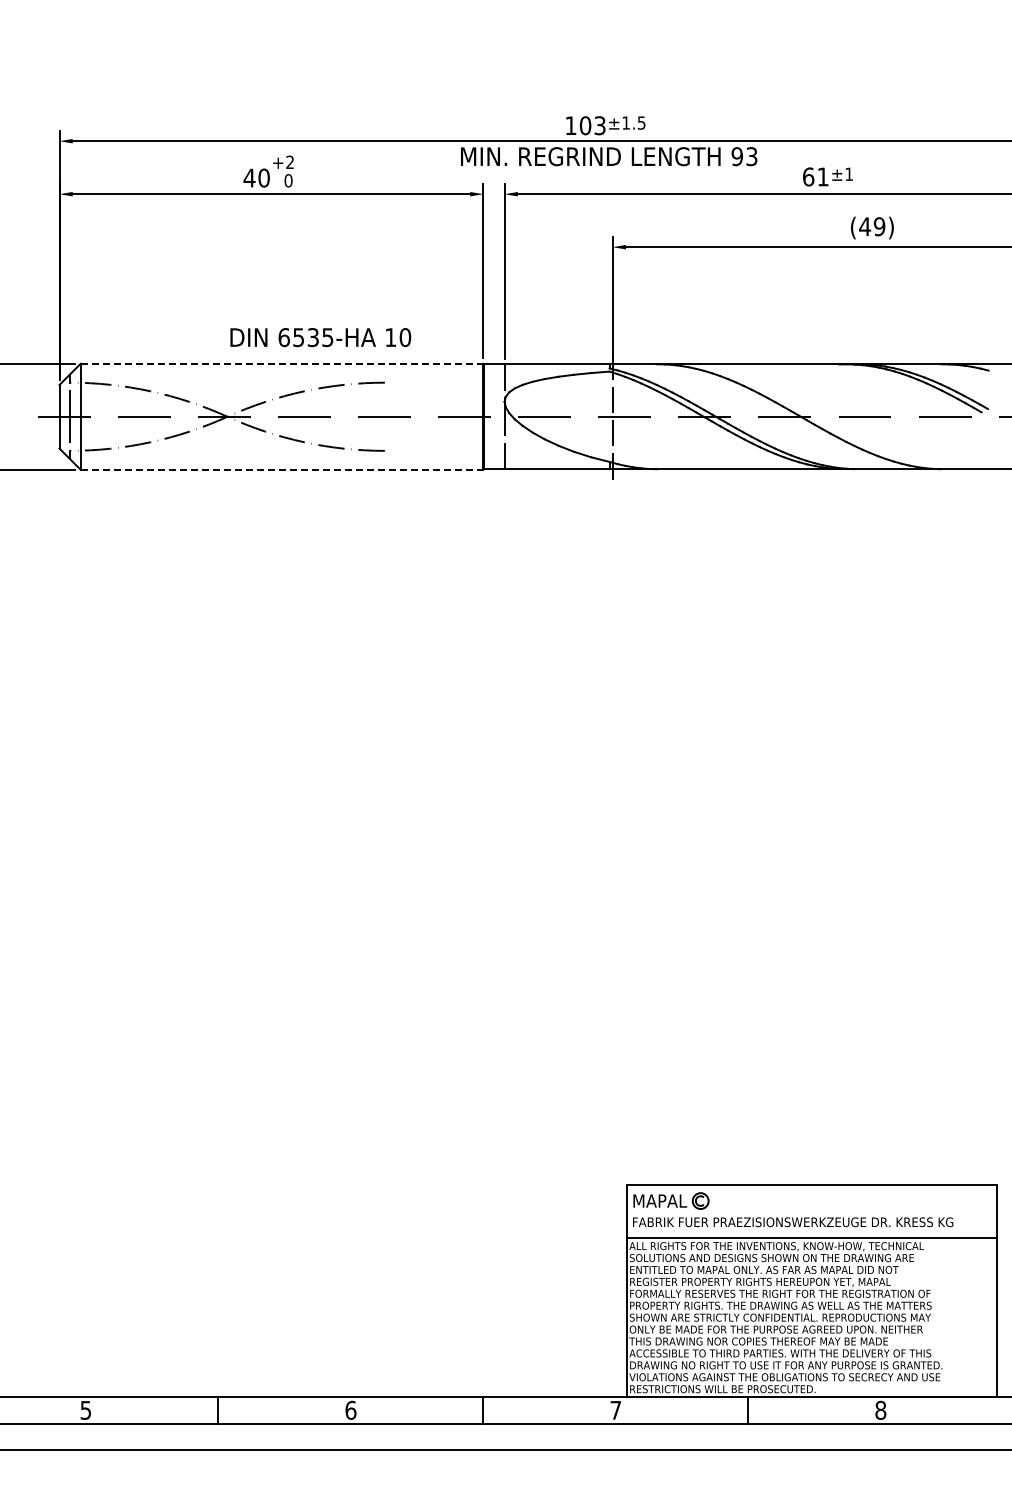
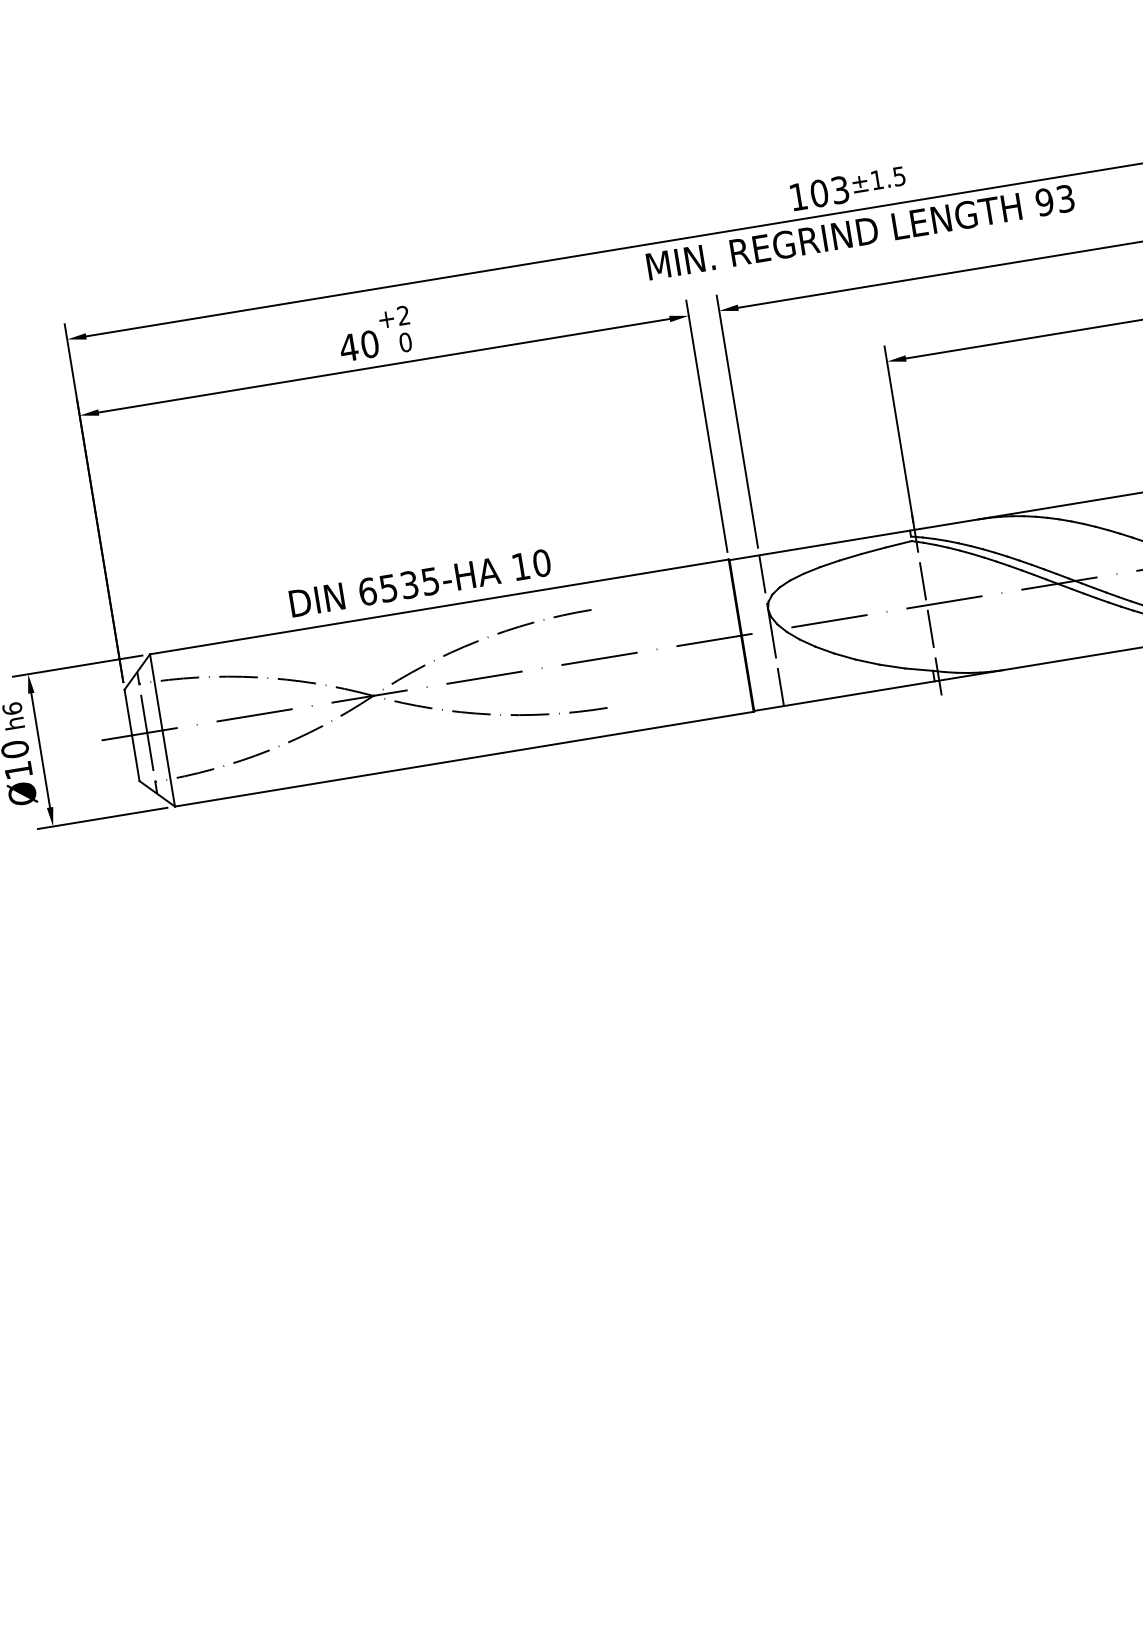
text: (320, 337) -> (419, 583), moved
line: (282, 363) -> (439, 606), dashed -> solid
line: (282, 469) -> (464, 758), dashed -> solid

